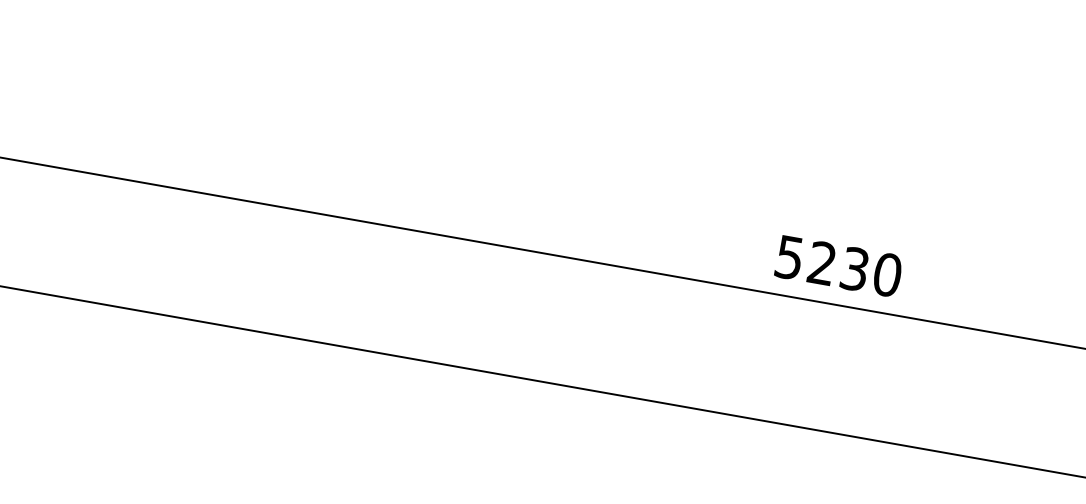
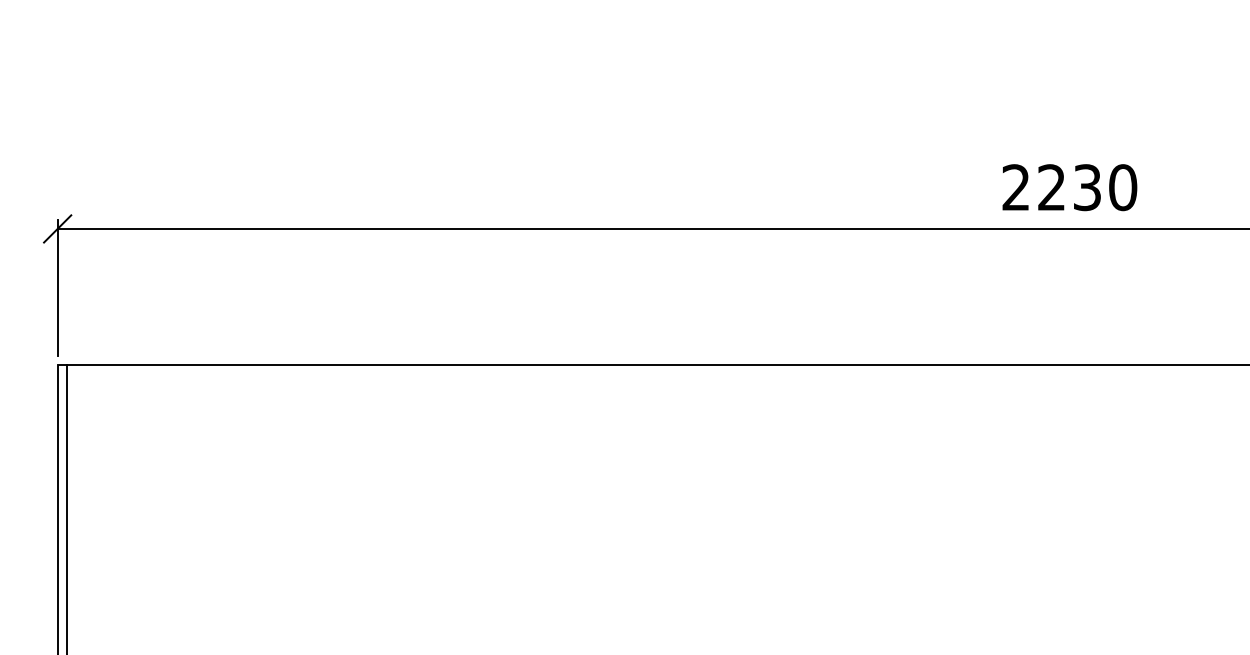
text: (788, 257) -> (1015, 187), 5230 -> 2230

